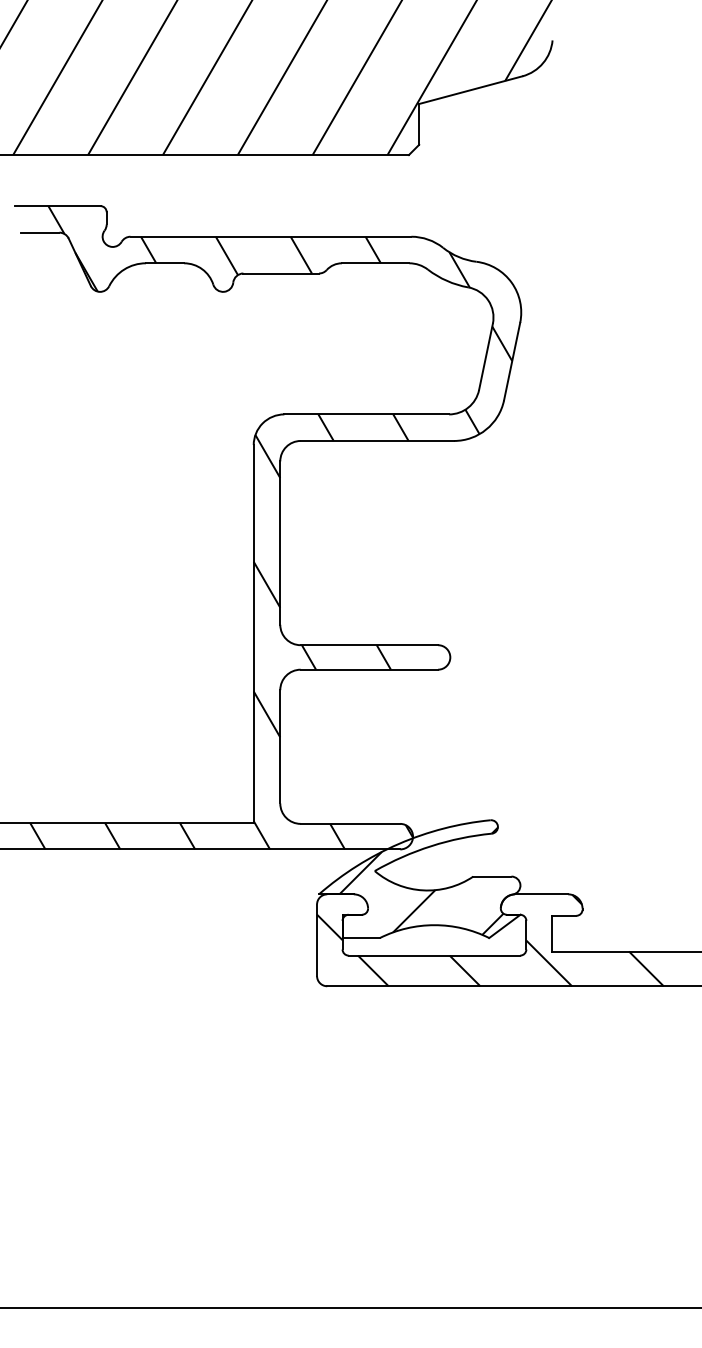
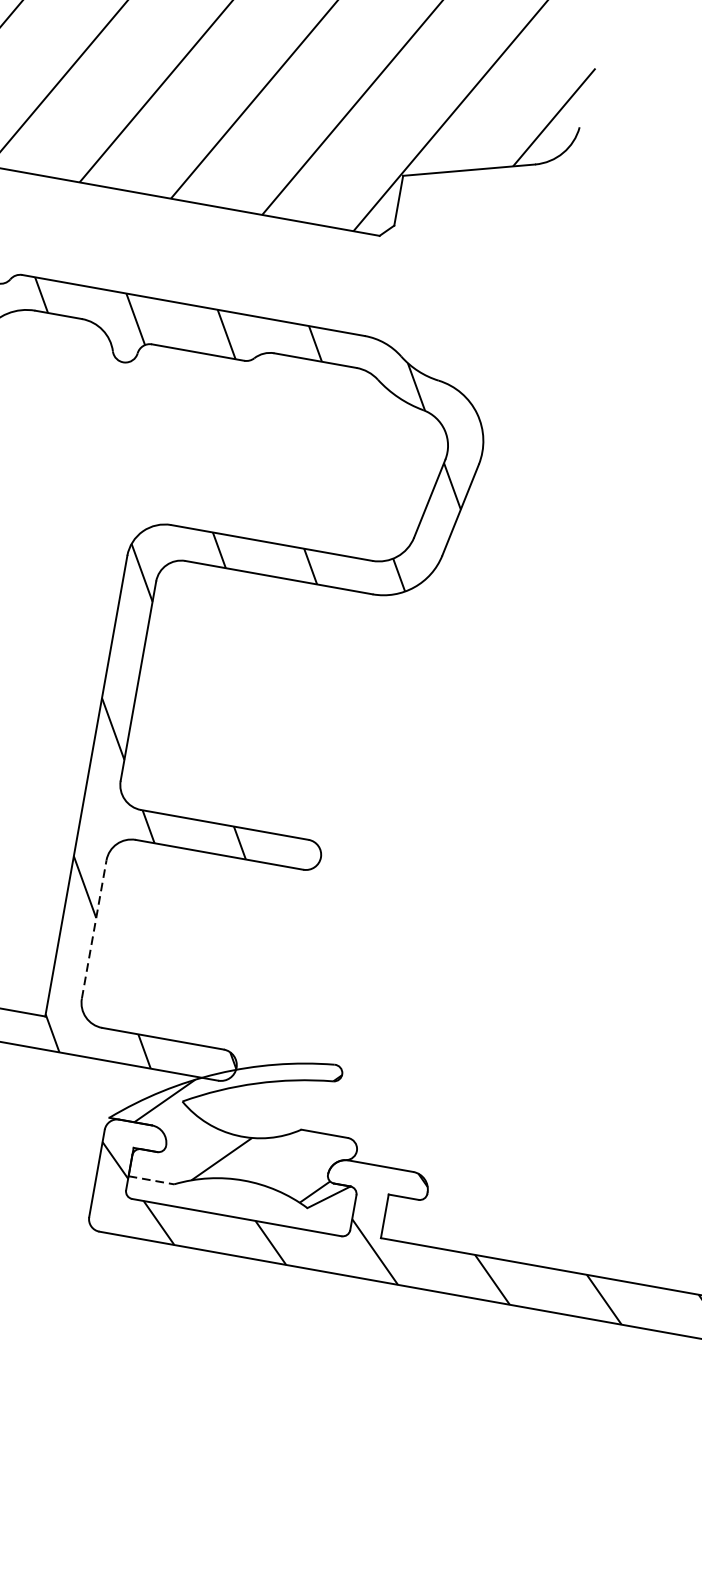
line: (280, 746) -> (94, 929), solid -> dashed
line: (361, 938) -> (151, 1180), solid -> dashed

